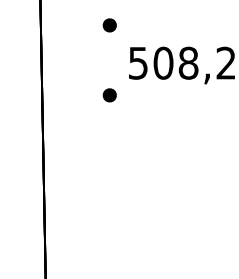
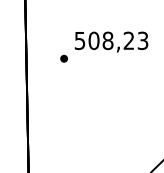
part: (108, 24) -> (63, 19), removed

